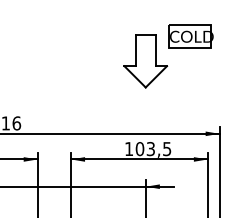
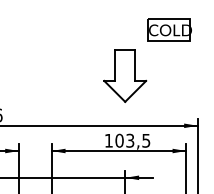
part: (145, 61) -> (124, 76), moved

